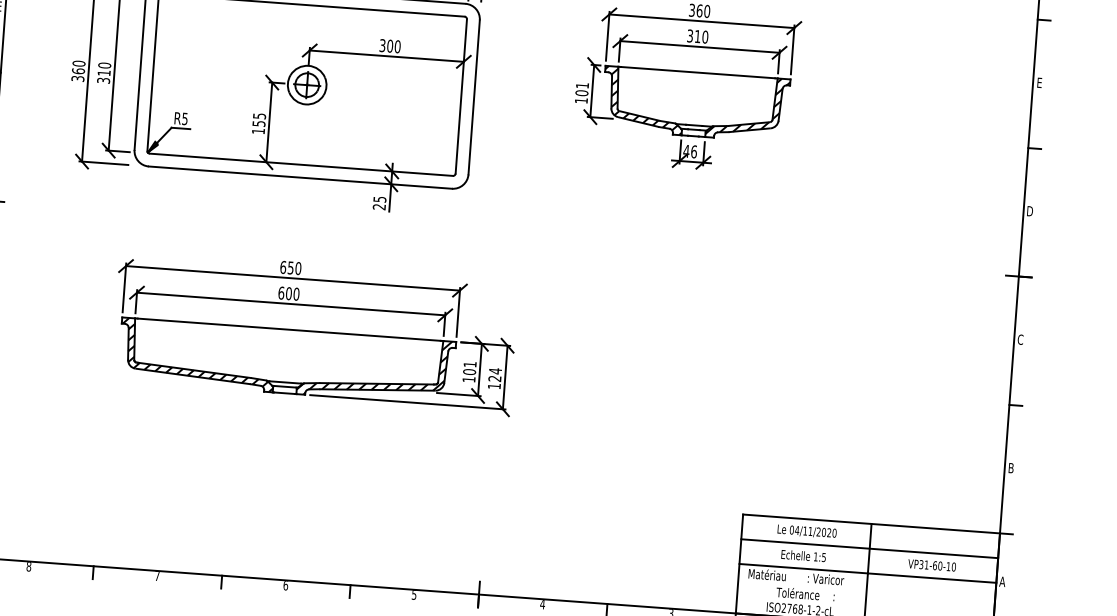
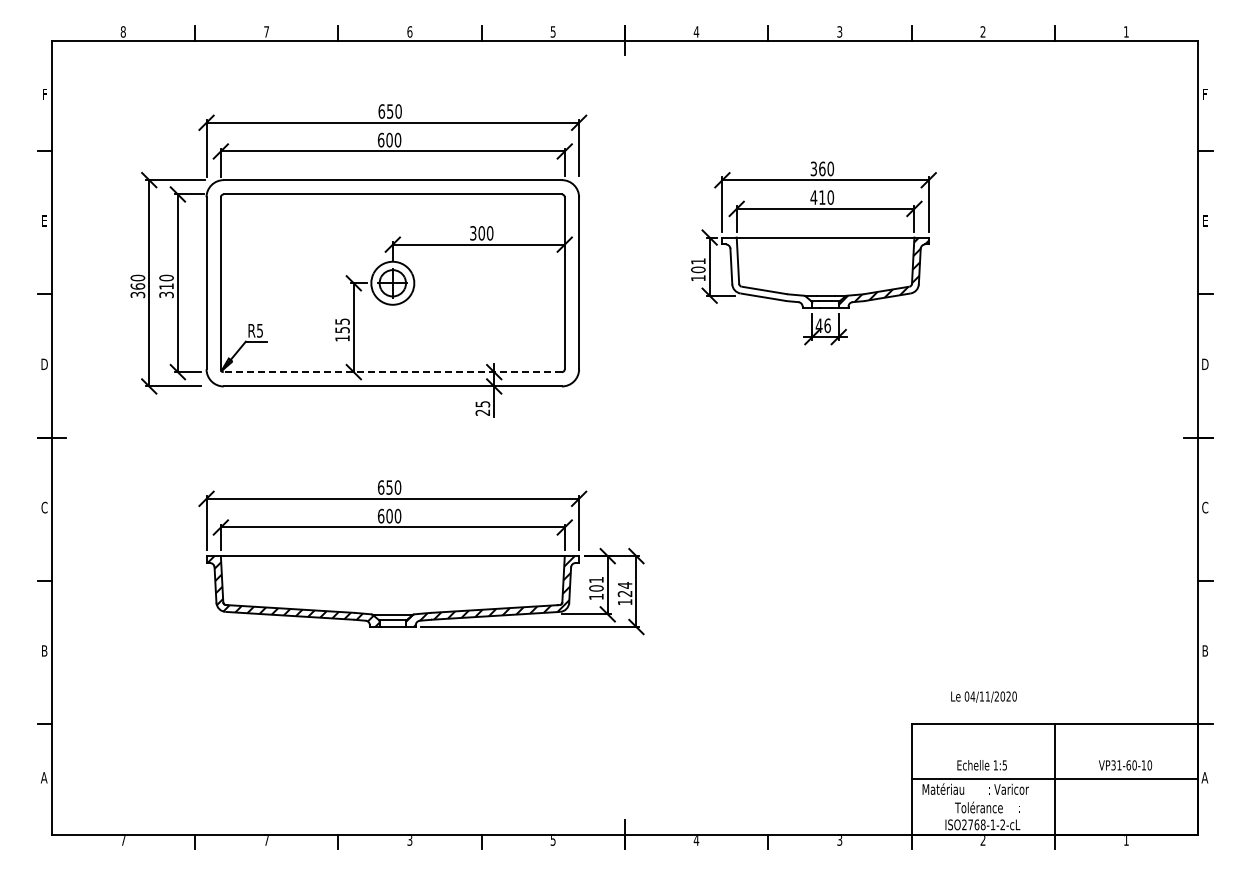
text: (689, 35) -> (813, 197), 310 -> 410
hatch: (643, 100) -> (767, 272), removed
line: (301, 165) -> (392, 372), solid -> dashed
text: (806, 531) -> (983, 696), moved
line: (869, 548) -> (1054, 751), removed
text: (28, 566) -> (122, 840), 8 -> 7
text: (285, 585) -> (409, 840), 6 -> 3

